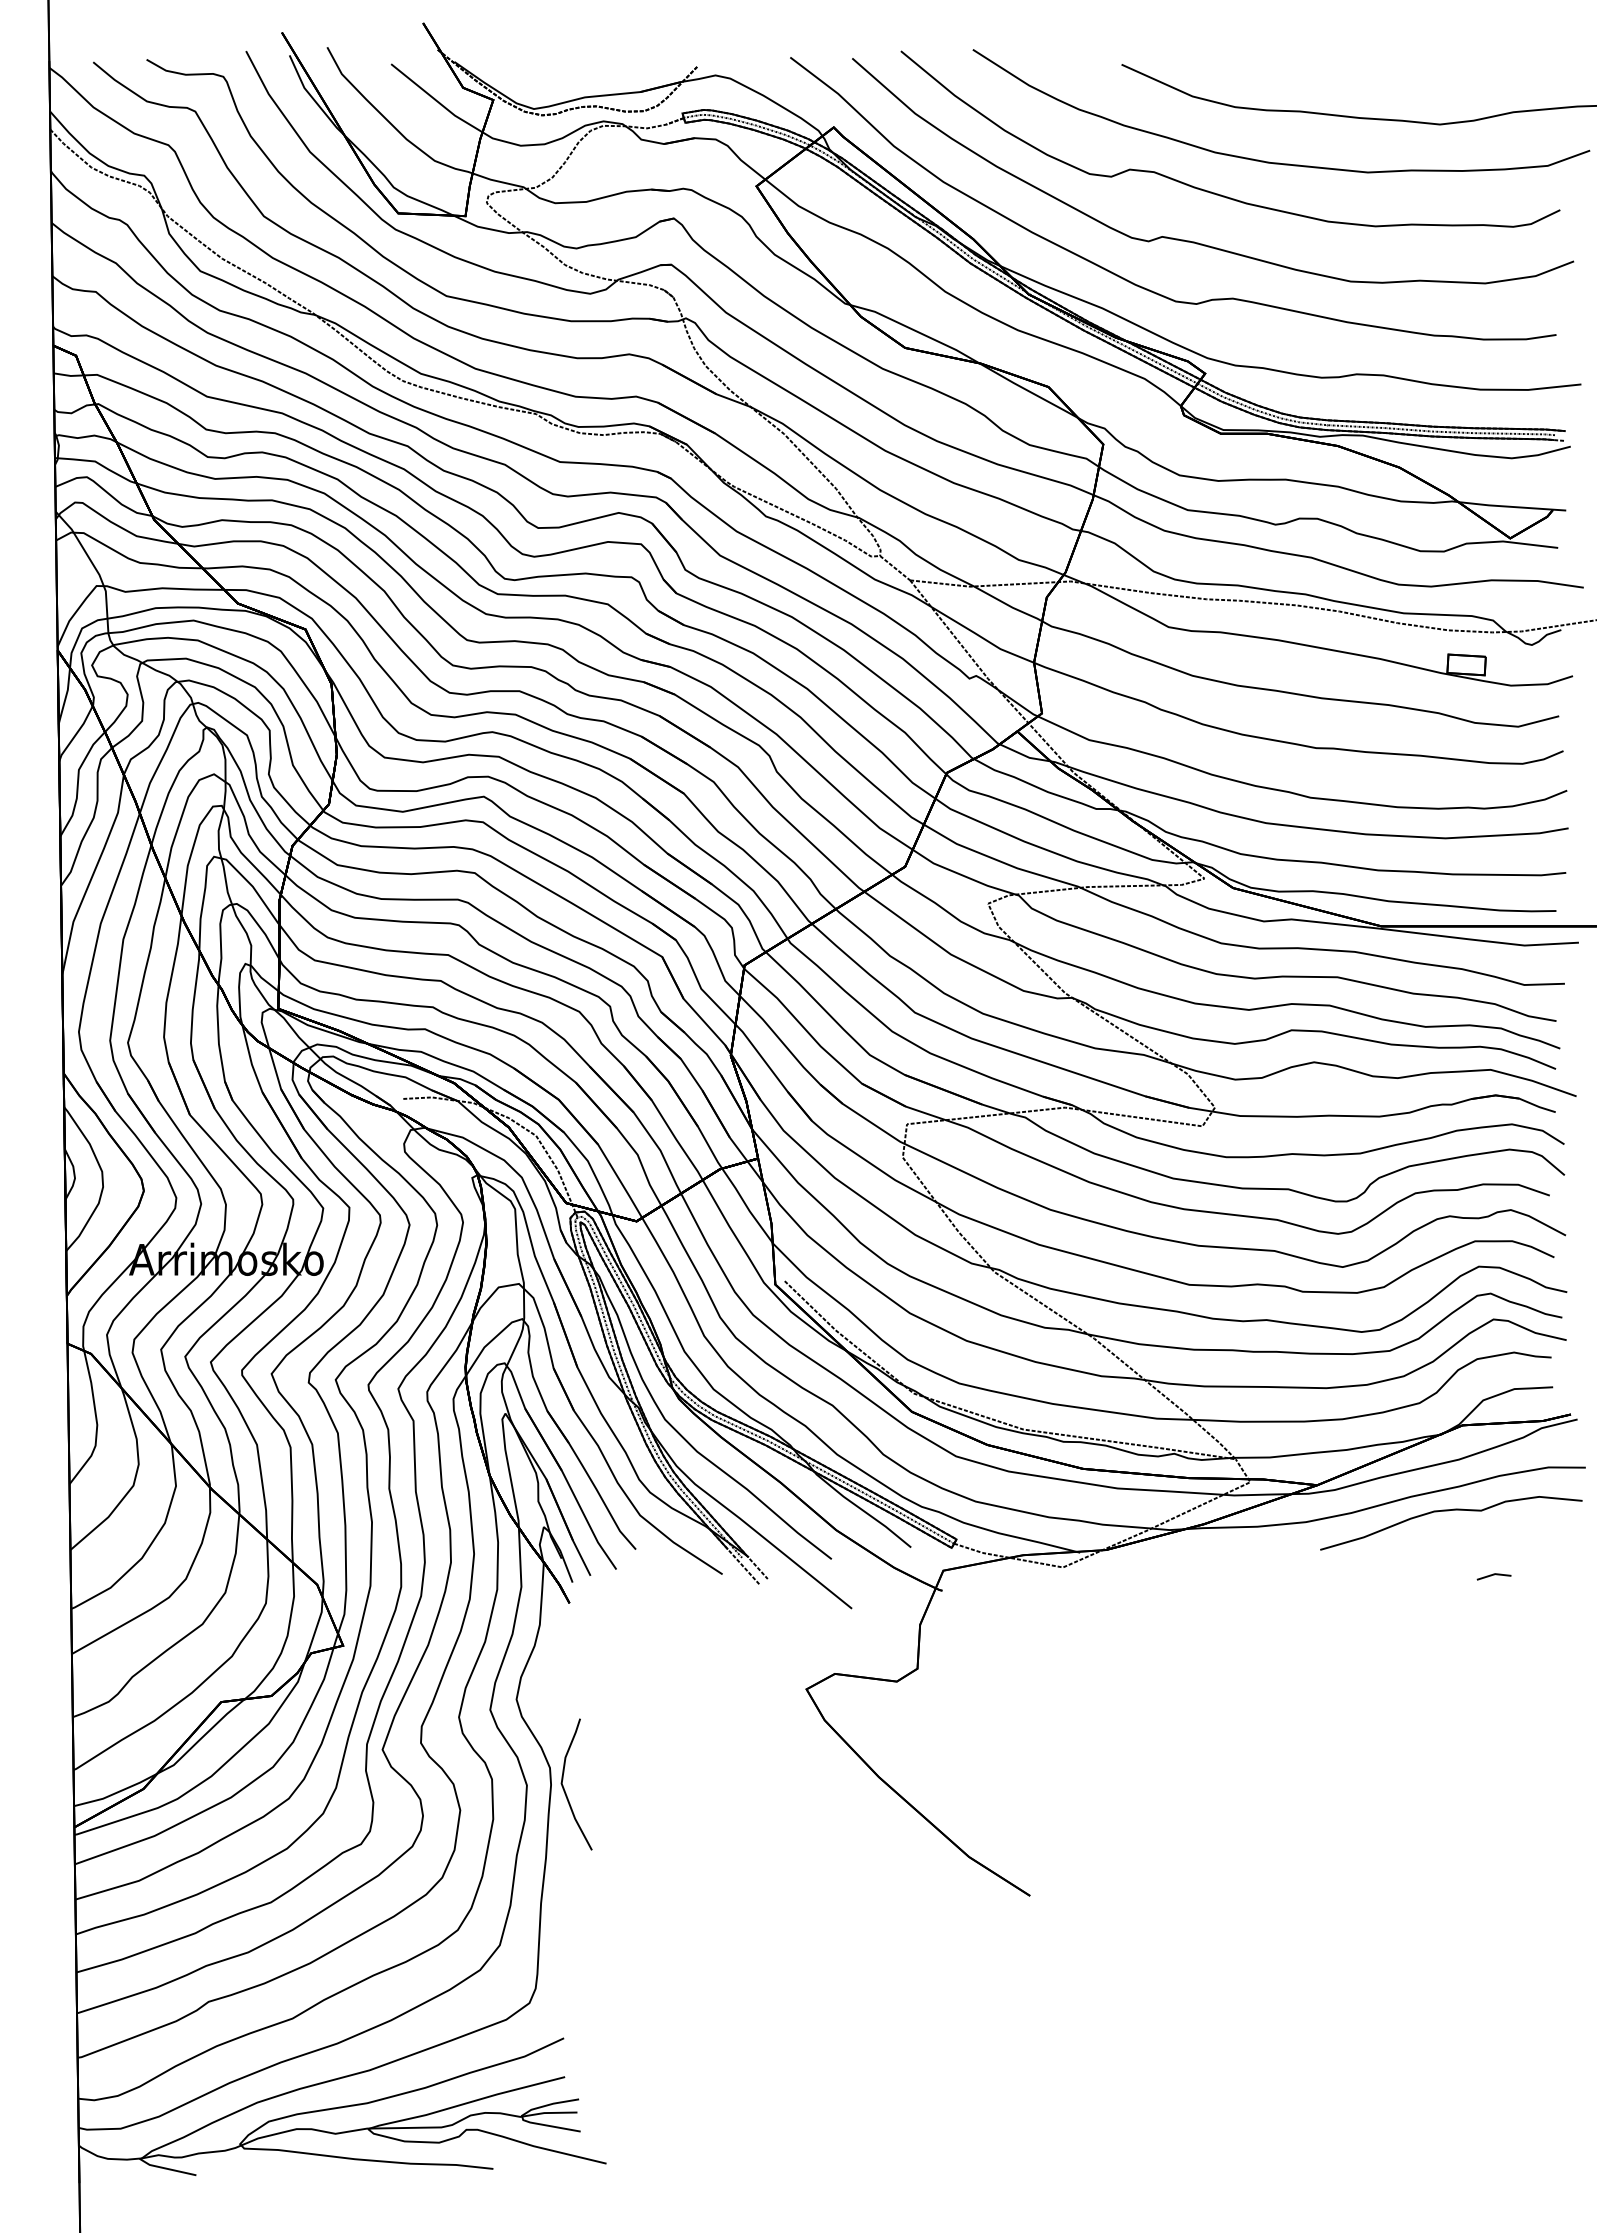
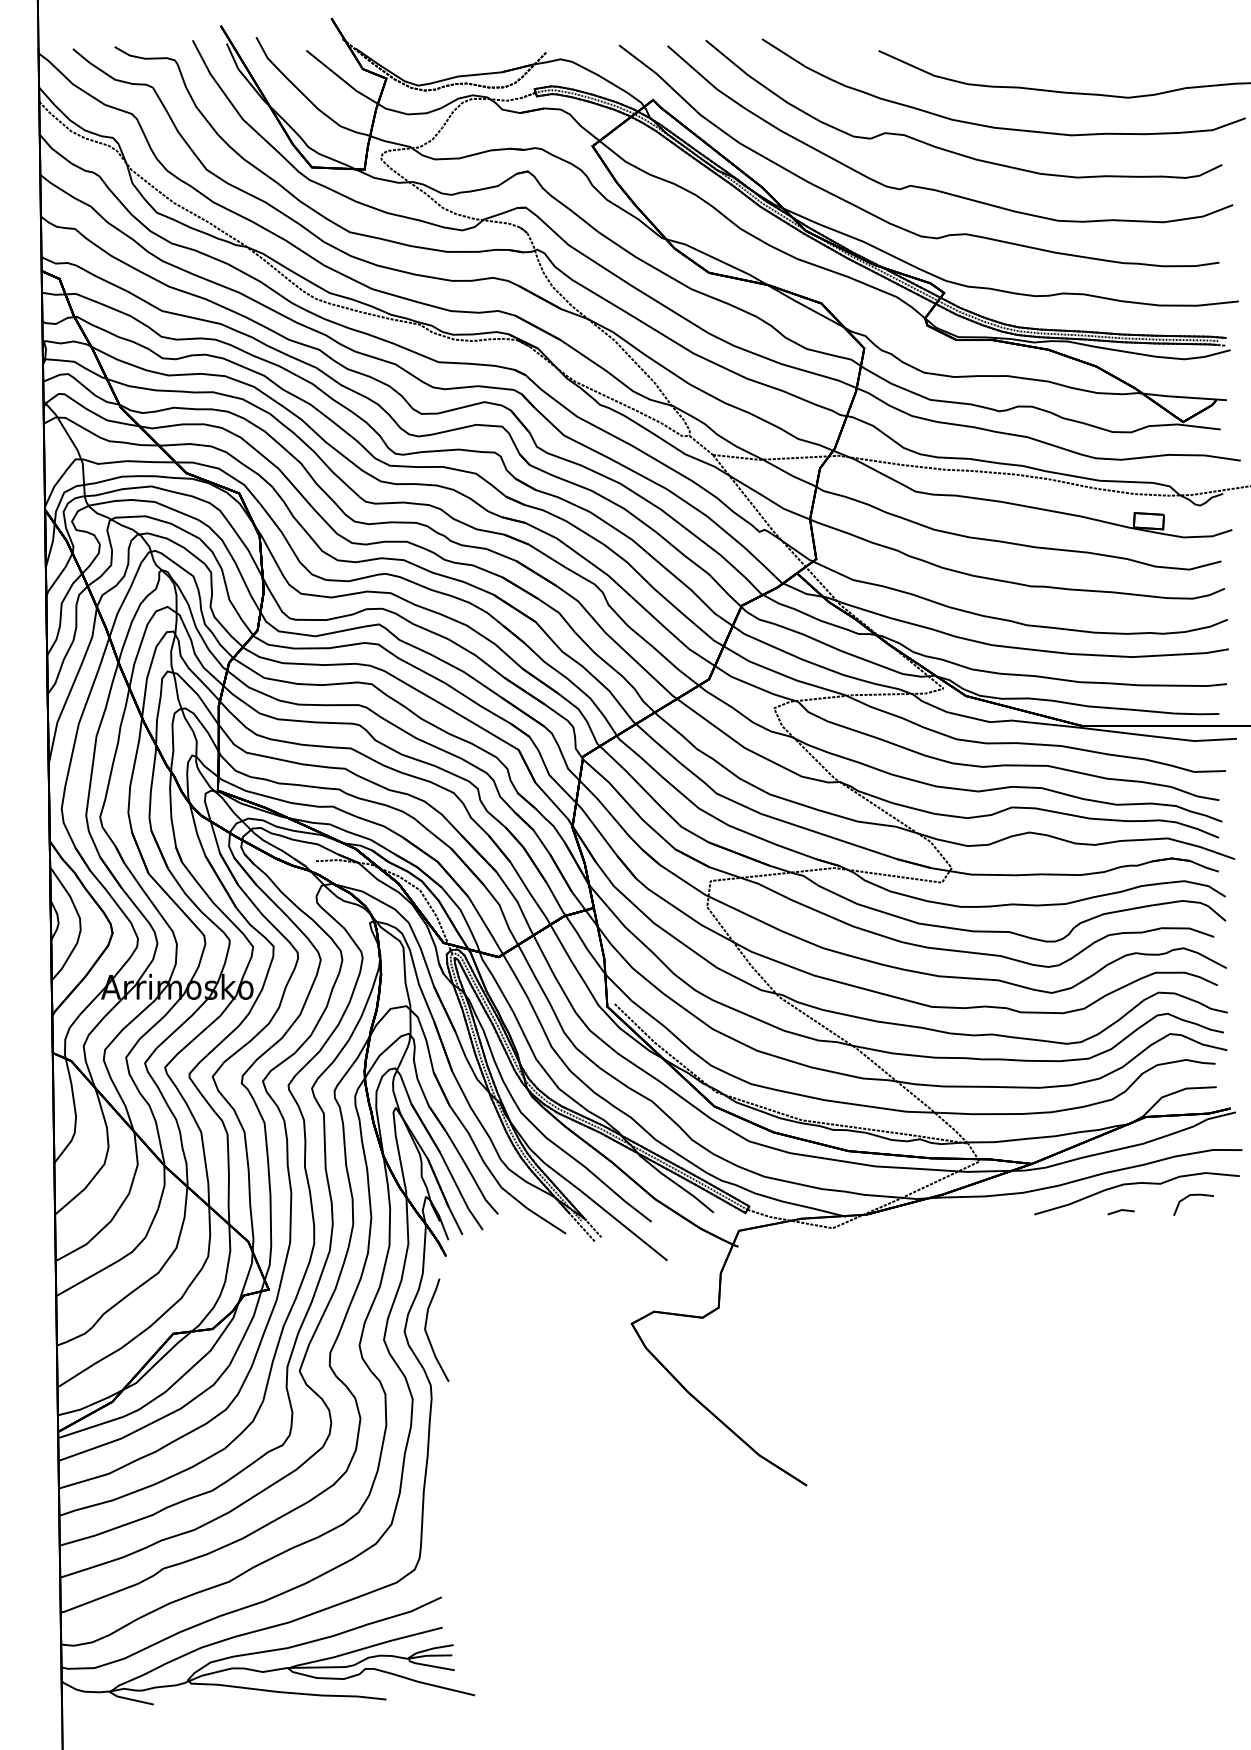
line: (1517, 1527) -> (1188, 1197), added
line: (1493, 1575) -> (1120, 1211), moved
curve: (564, 1787) -> (427, 1332), moved

